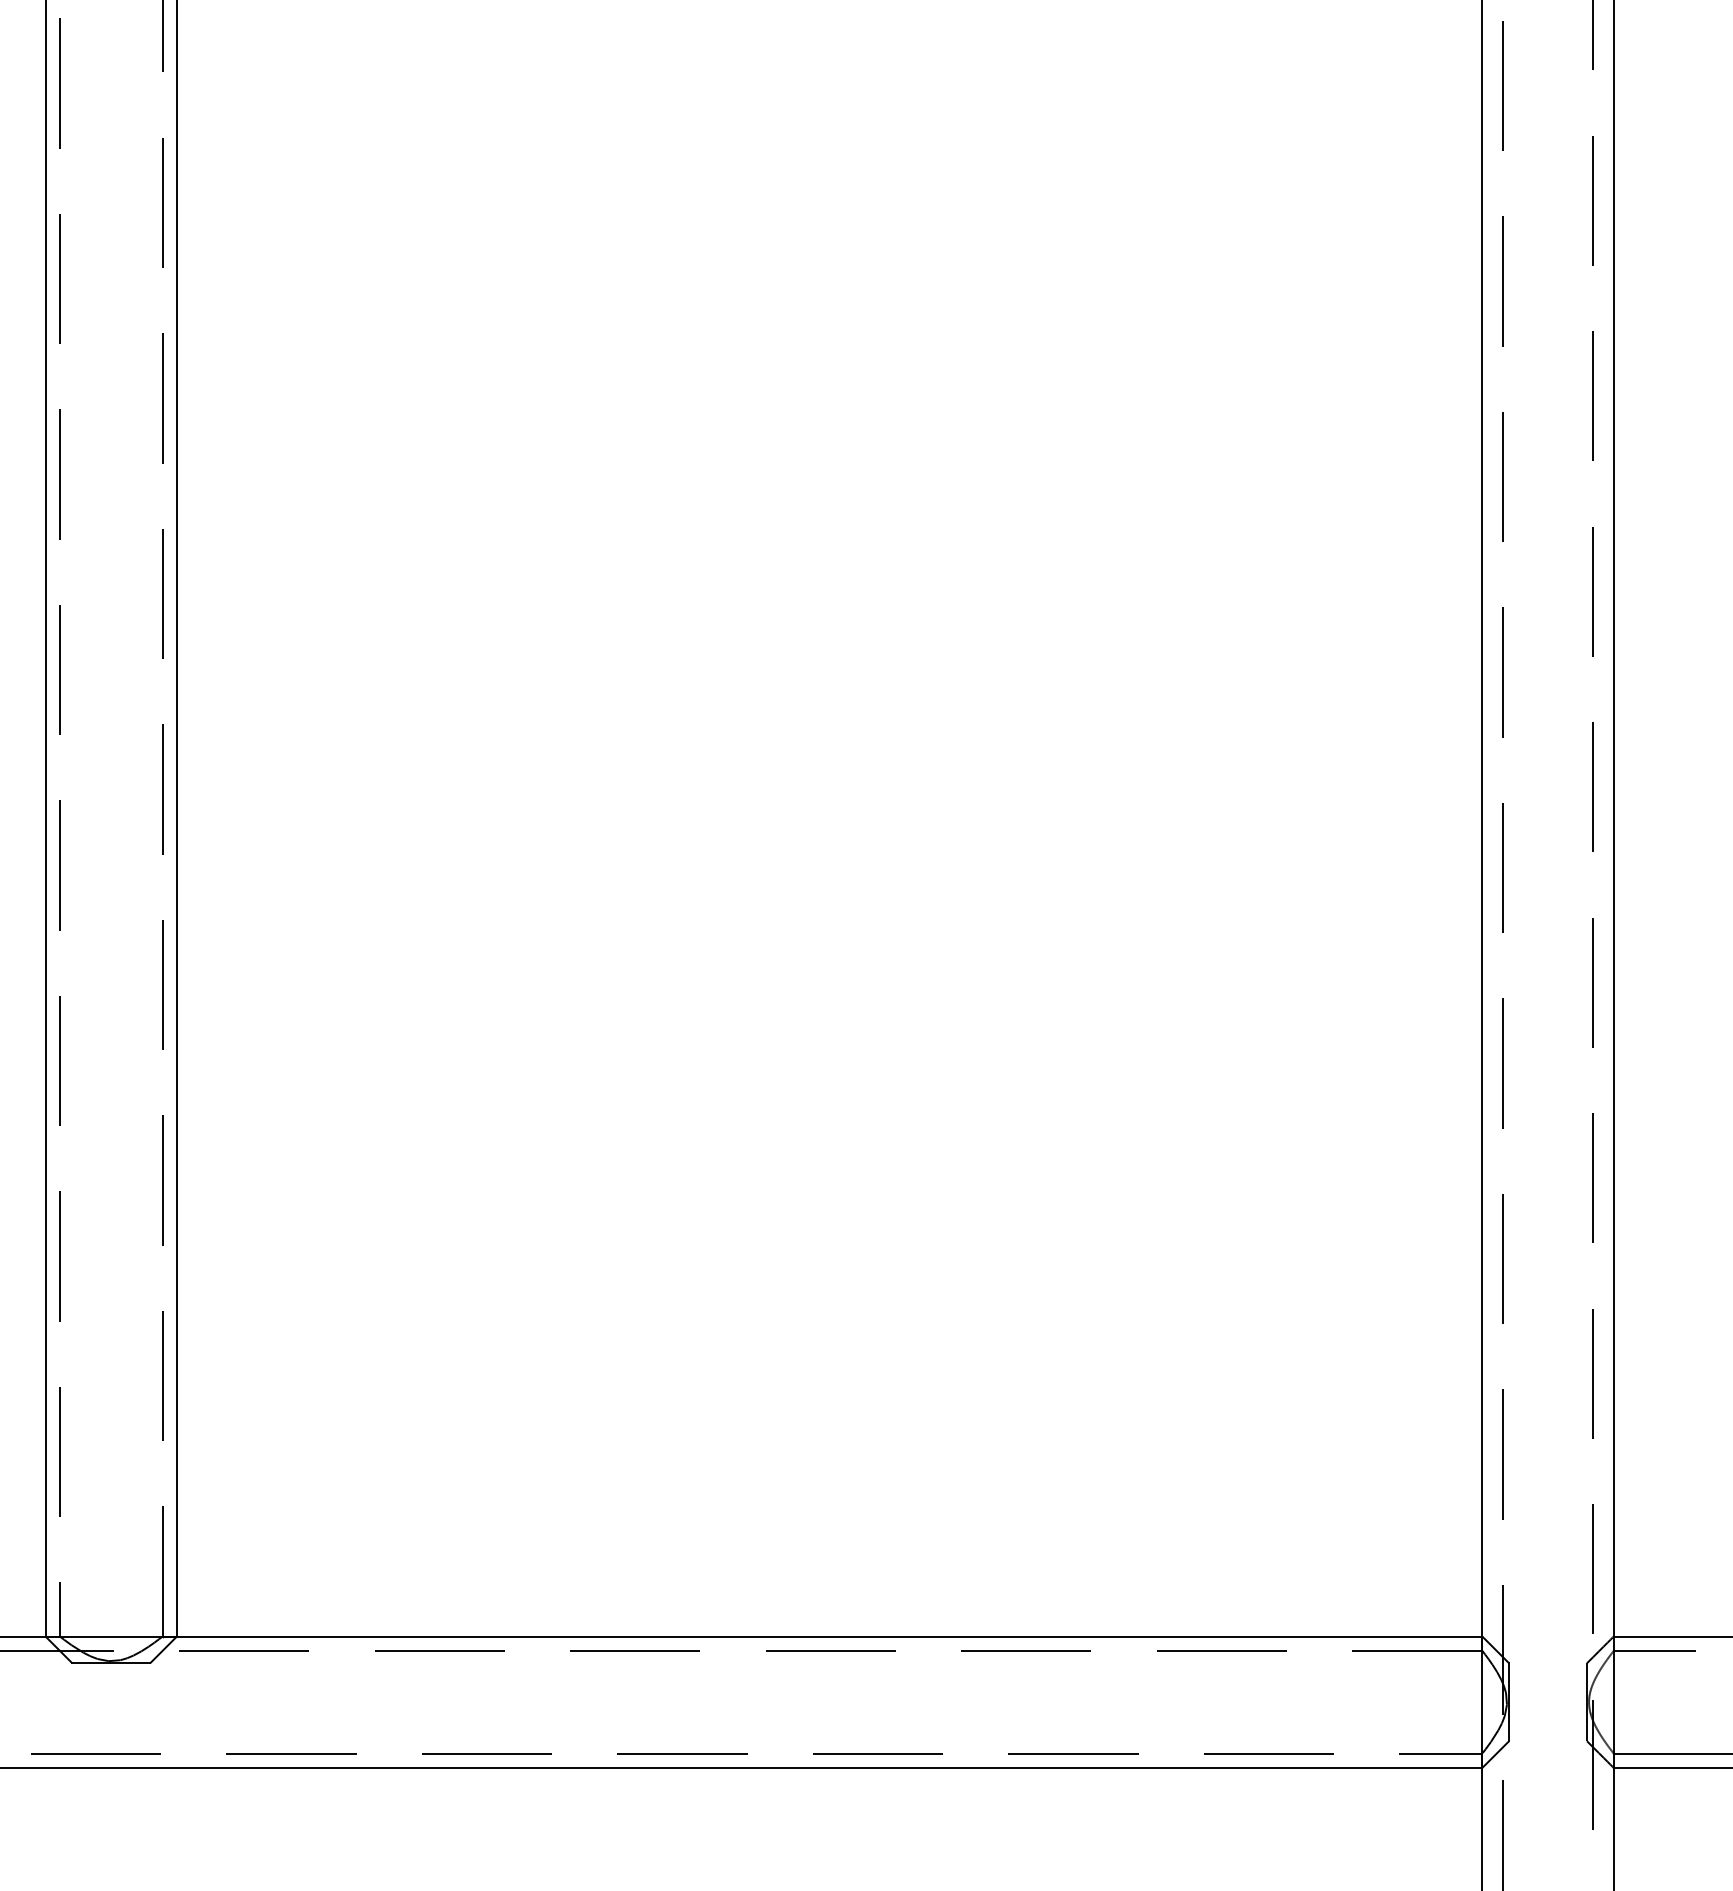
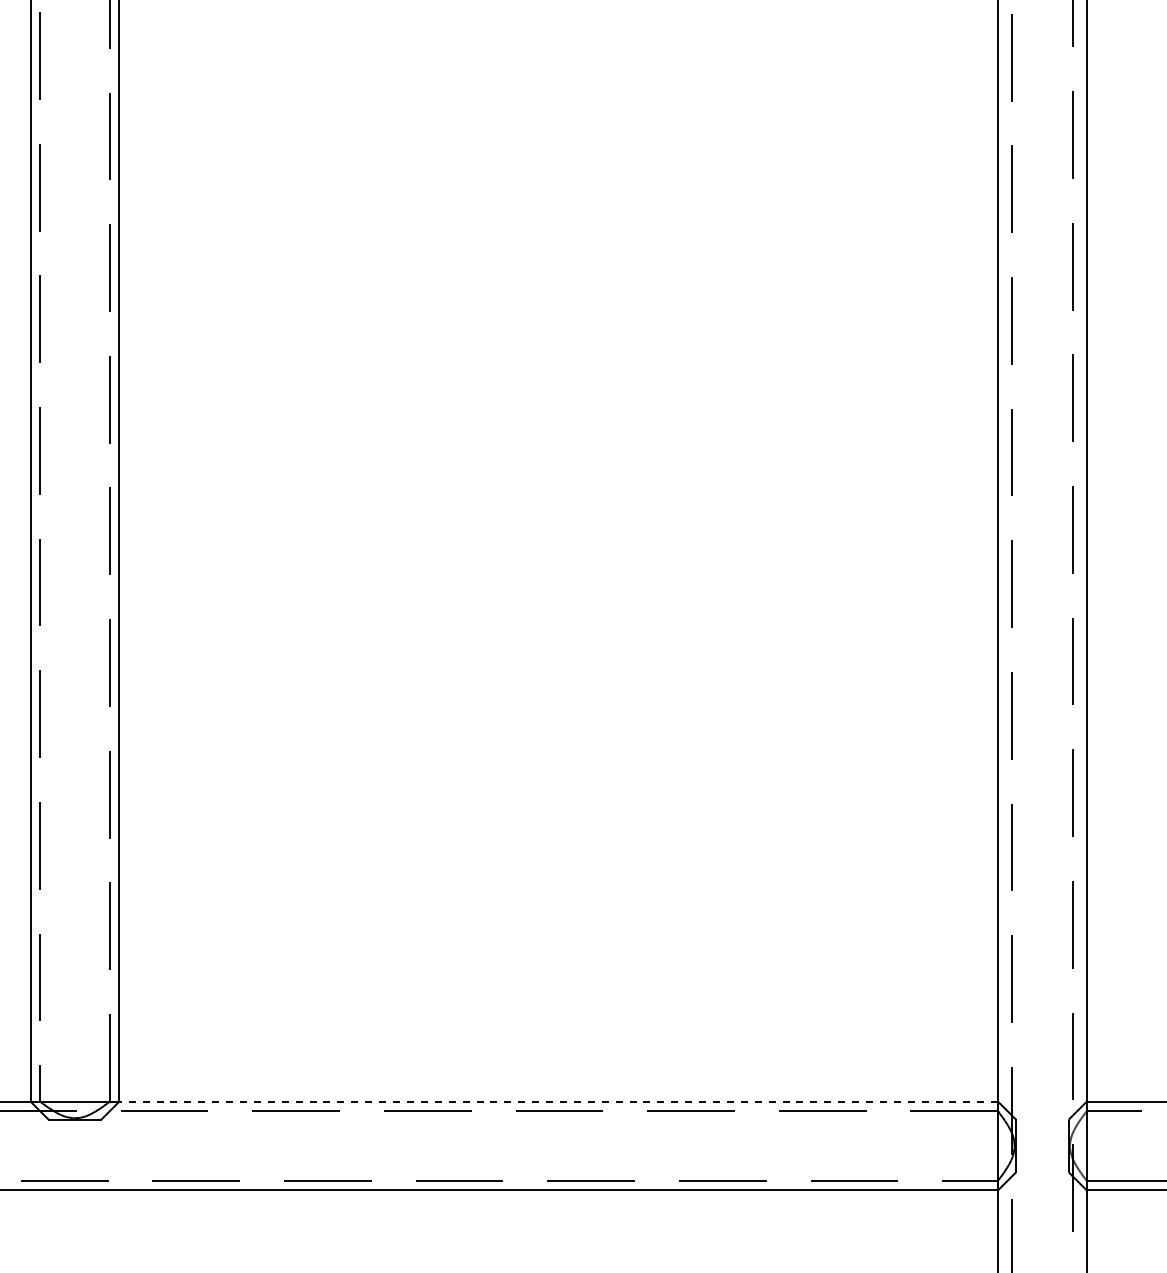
line: (829, 1636) -> (558, 1101), solid -> dashed

